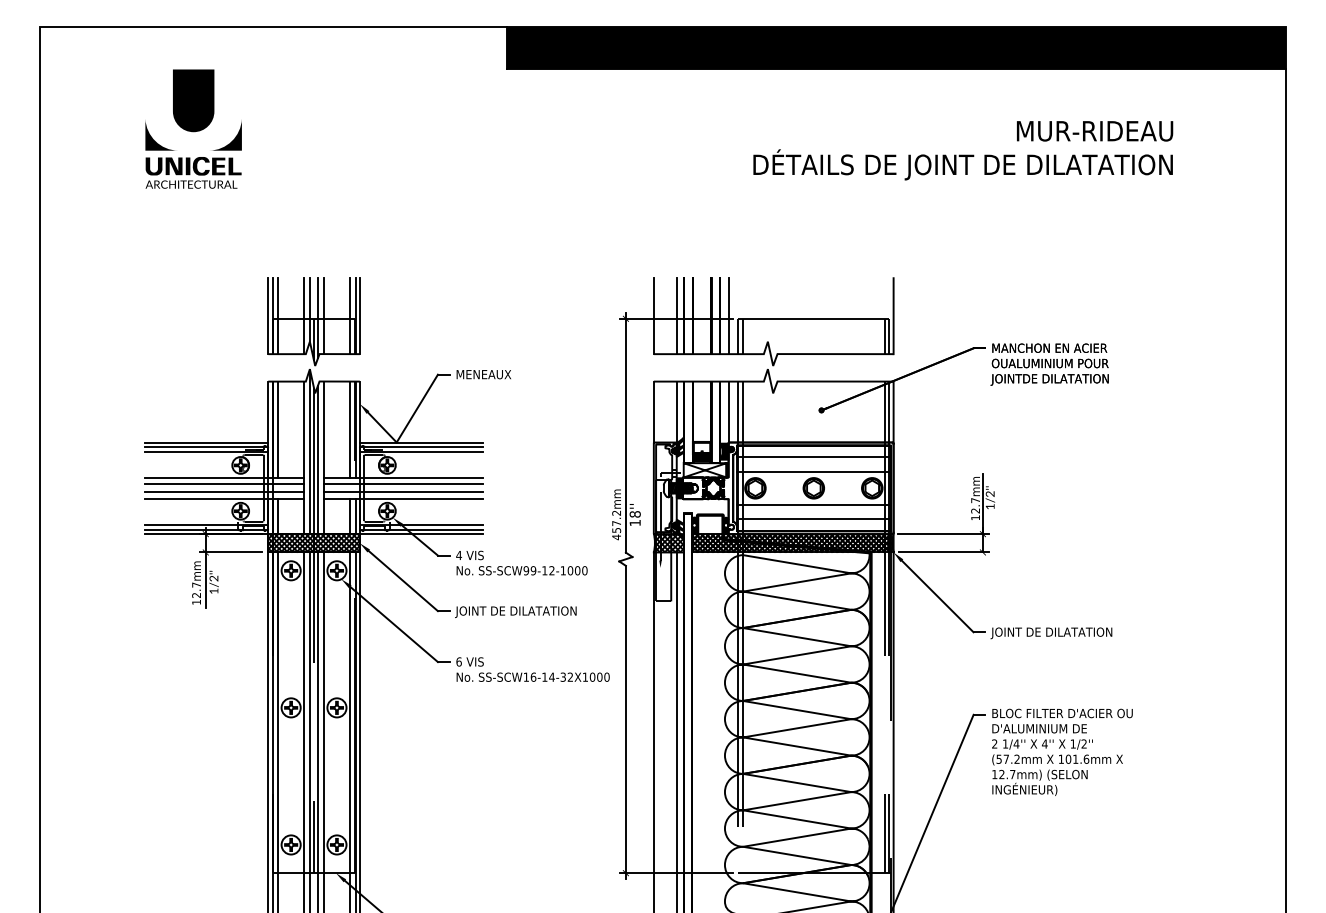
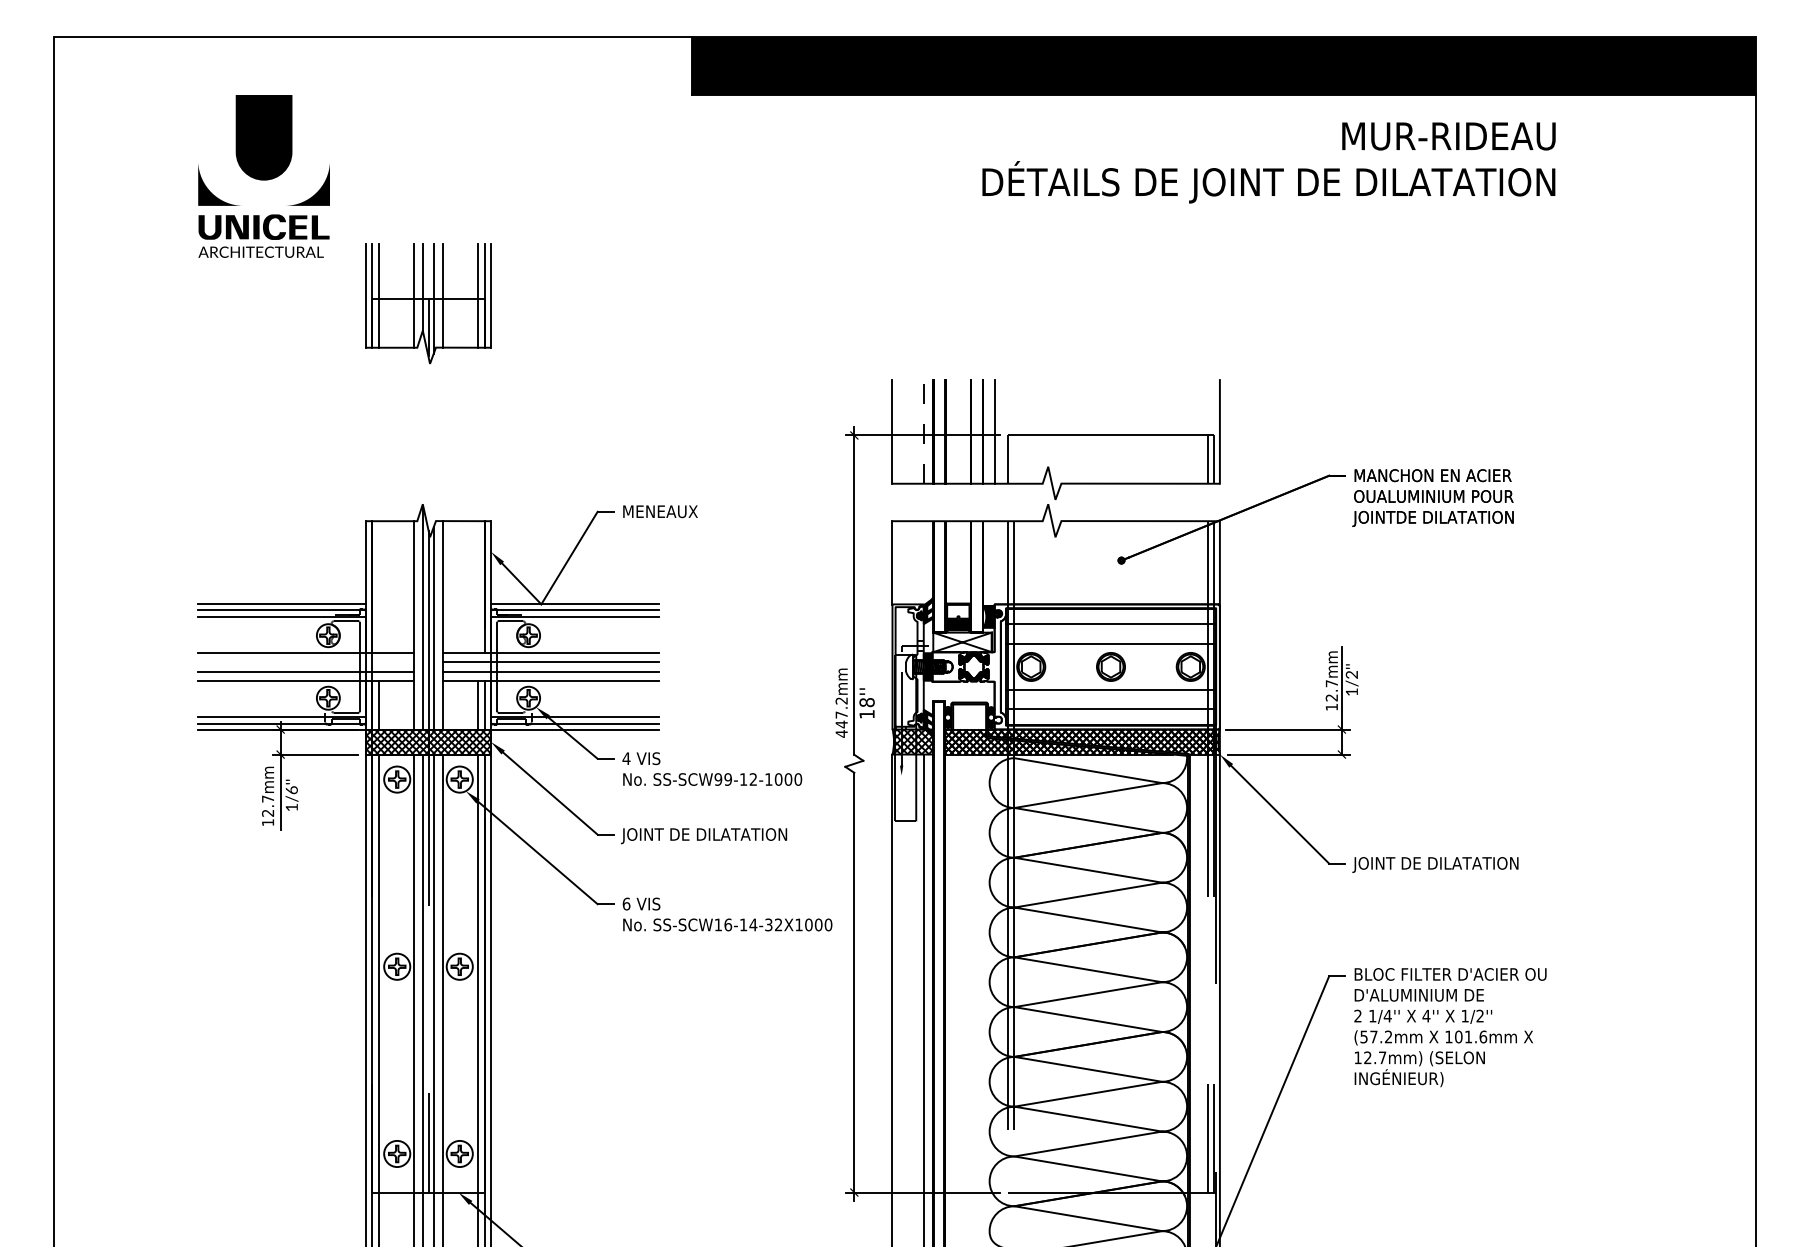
text: (962, 150) -> (1268, 162), moved
line: (676, 315) -> (923, 431), solid -> dashed
part: (314, 321) -> (428, 303), moved
line: (743, 336) -> (1014, 459), removed
line: (728, 411) -> (994, 562), removed
line: (676, 412) -> (923, 563), removed
line: (277, 429) -> (378, 586), removed
line: (350, 429) -> (478, 586), removed
line: (224, 484) -> (306, 661), removed
text: (616, 530) -> (841, 724), 457.2mm -> 447.2mm
text: (213, 578) -> (291, 790), 1/2''\f] -> 1/6''\f]

